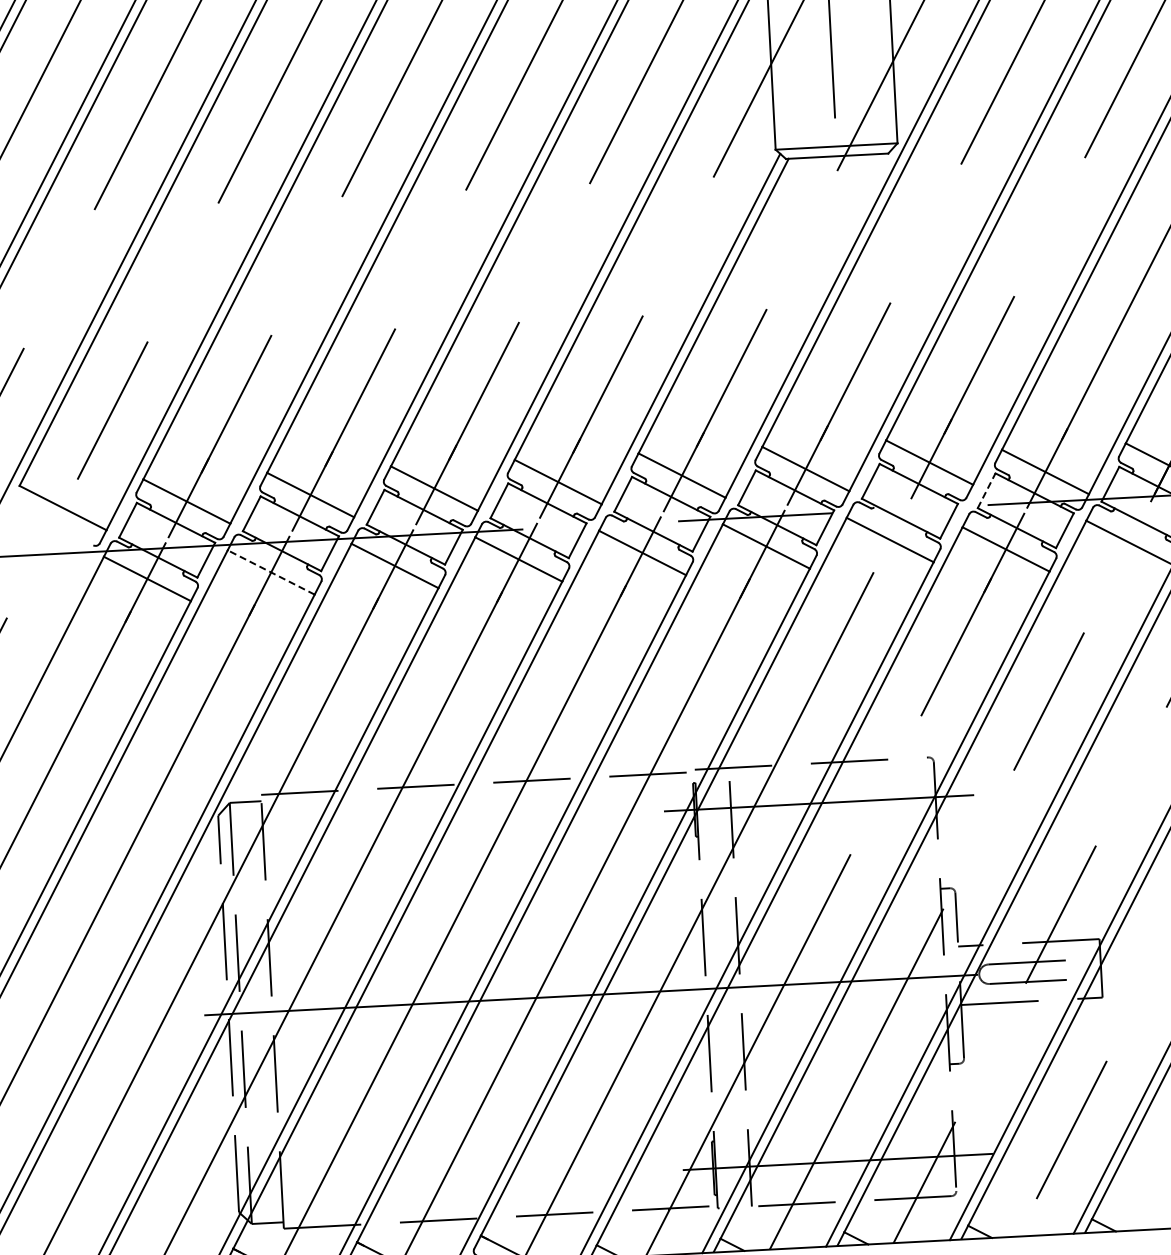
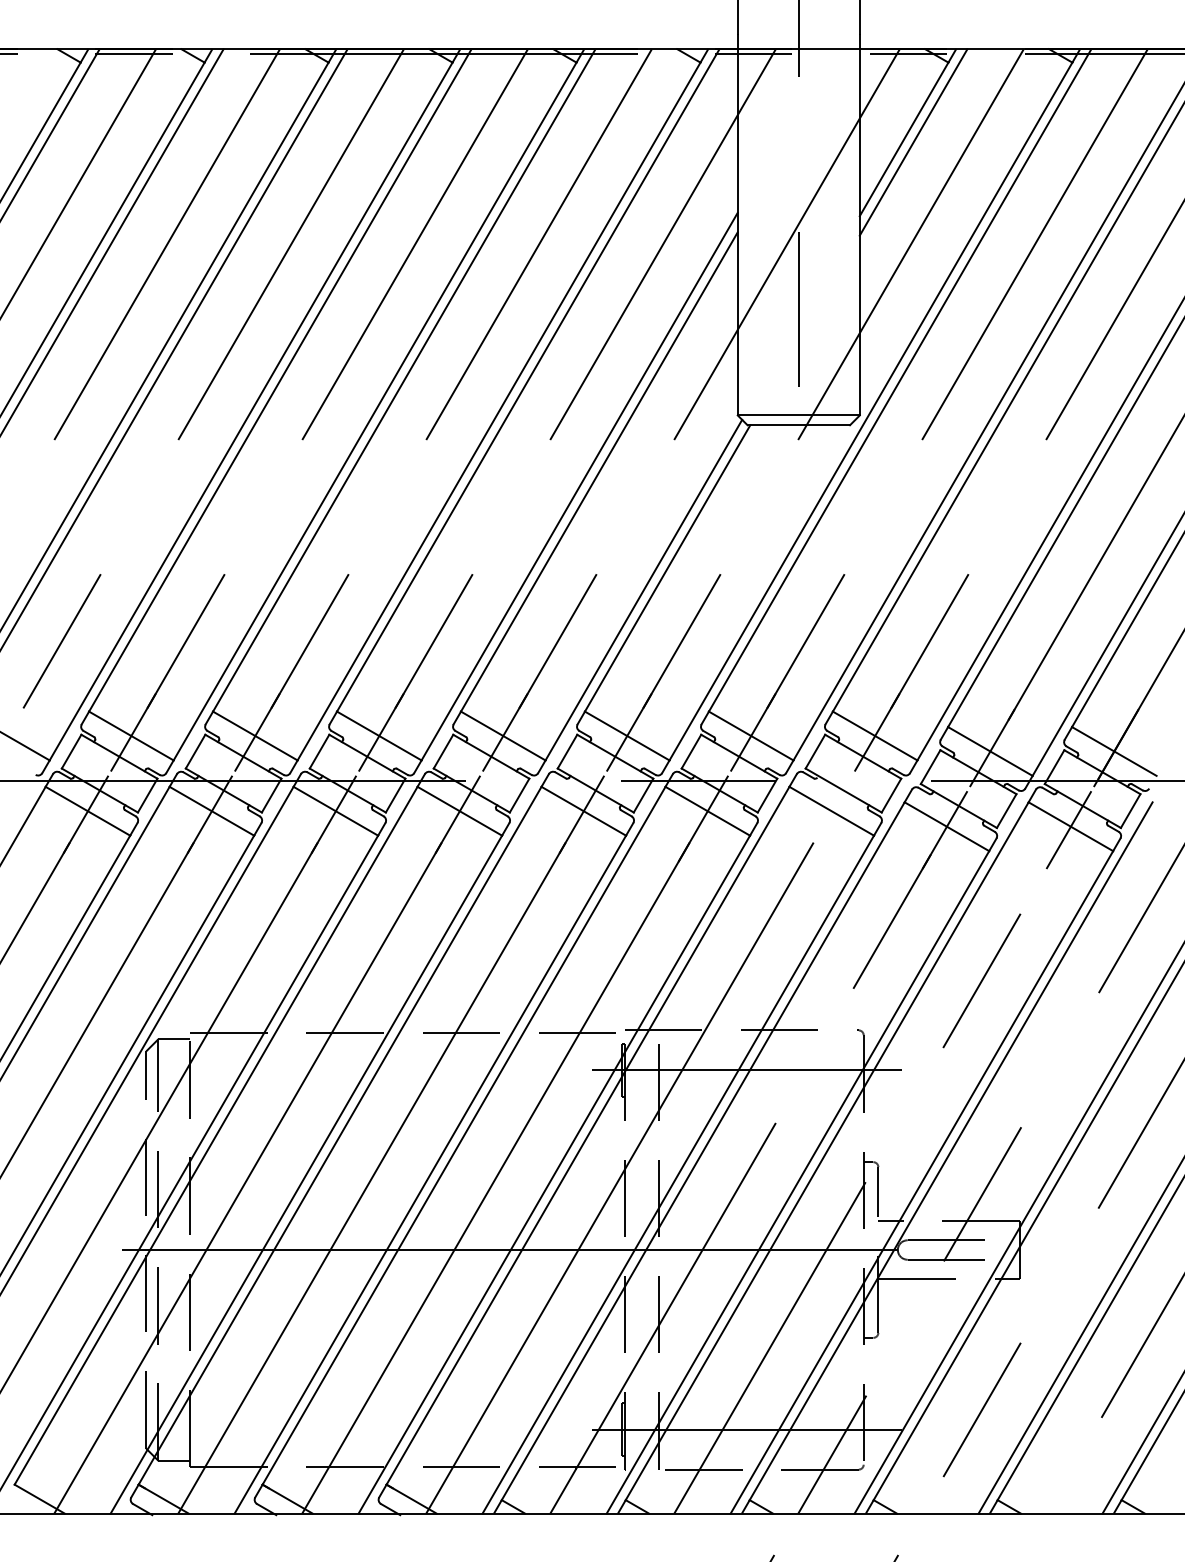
line: (986, 491) -> (930, 767), dashed -> solid
line: (1127, 545) -> (1068, 829), added
line: (270, 572) -> (211, 811), dashed -> solid

